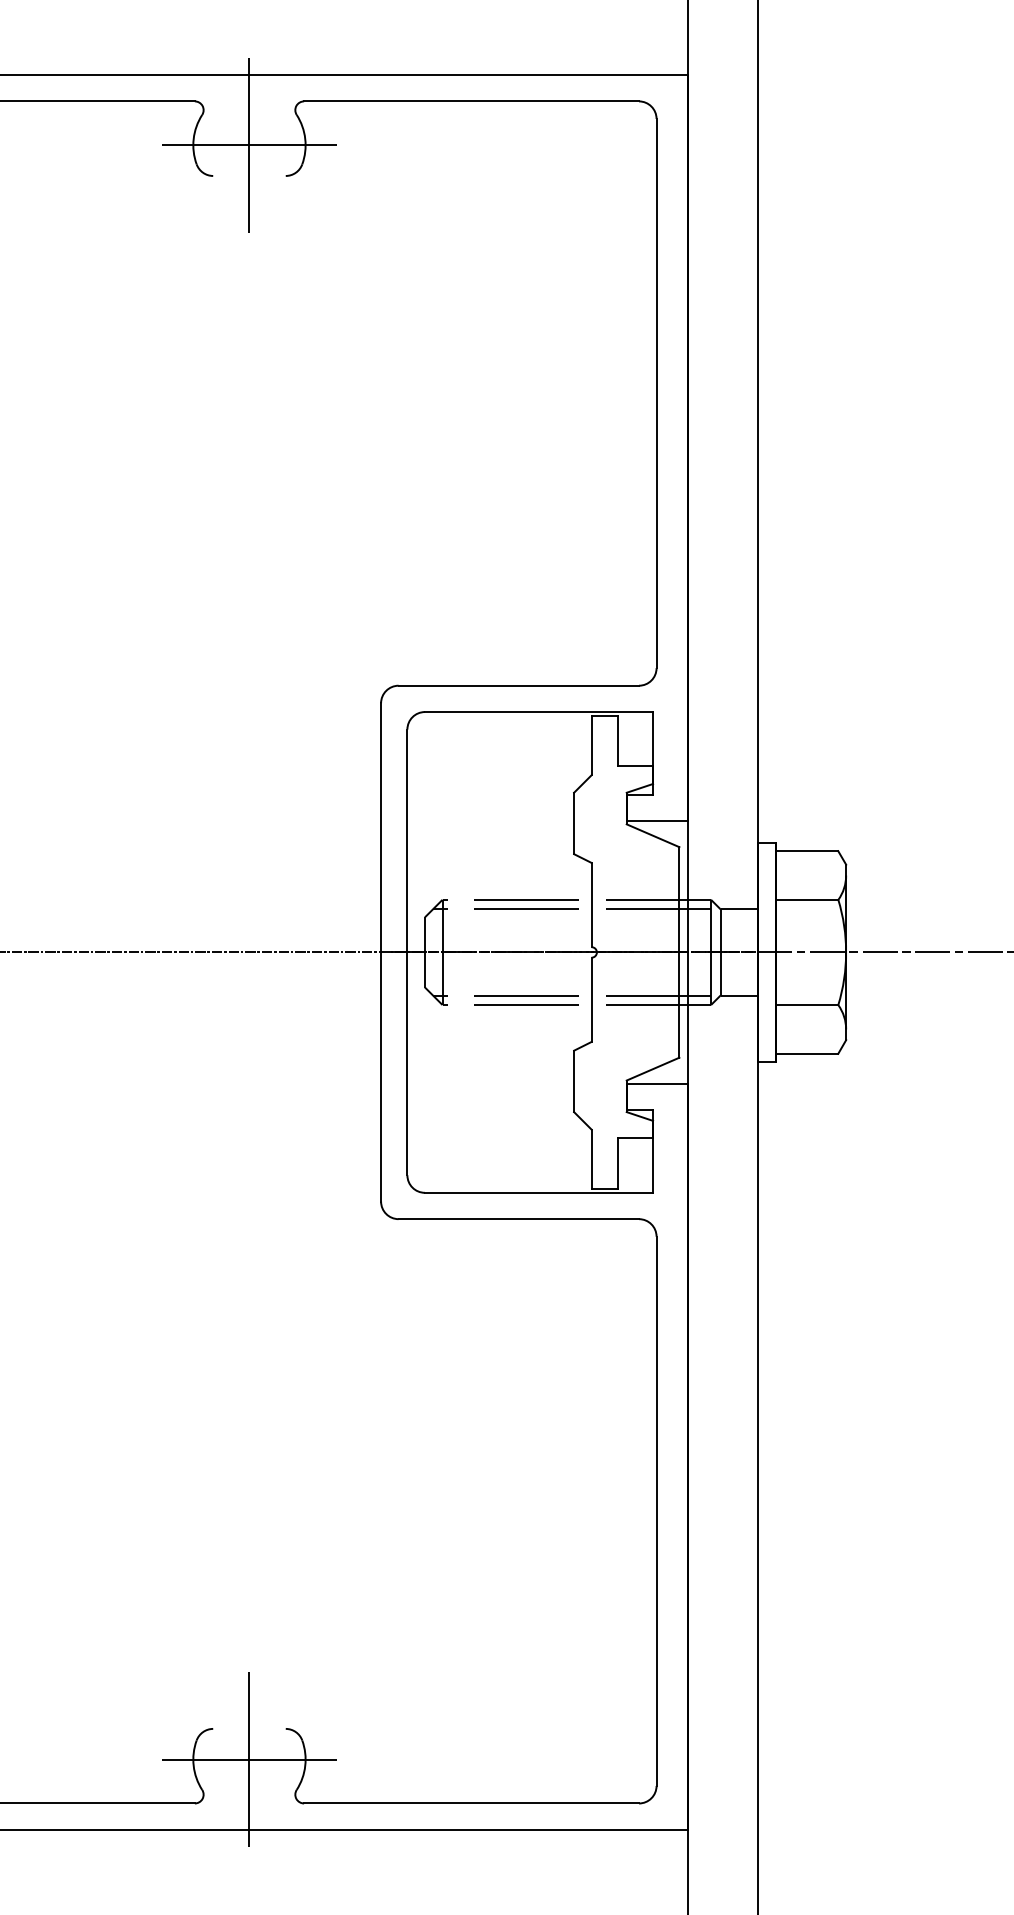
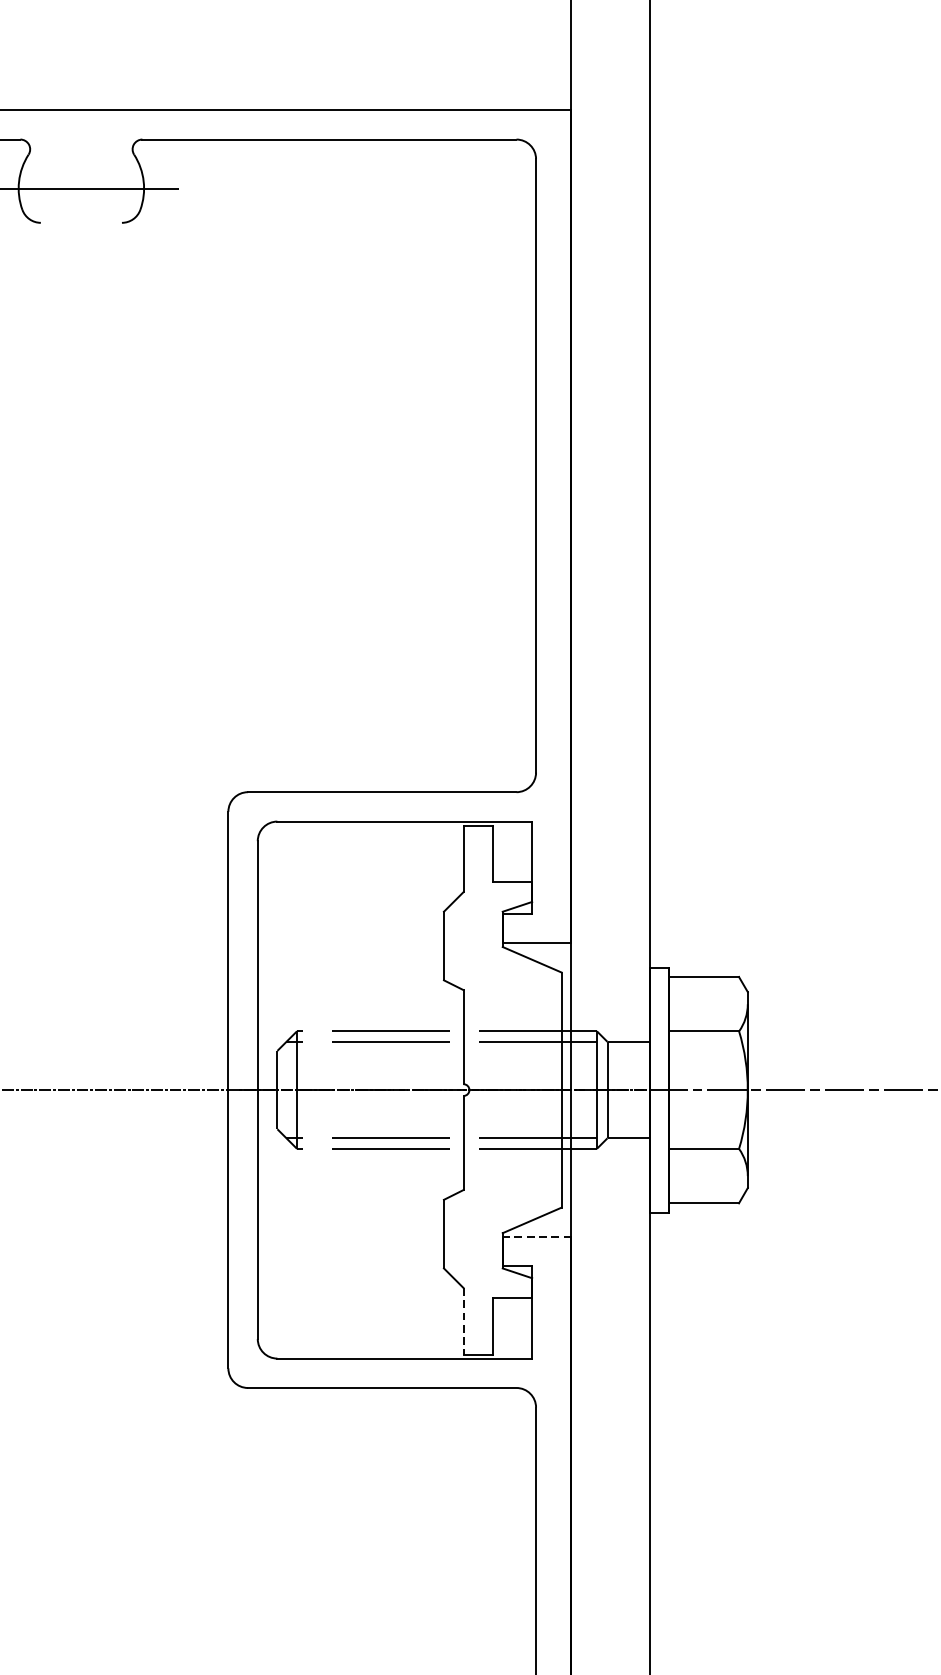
line: (249, 145) -> (81, 188), removed
line: (657, 1084) -> (537, 1237), solid -> dashed
line: (591, 1159) -> (463, 1321), solid -> dashed

